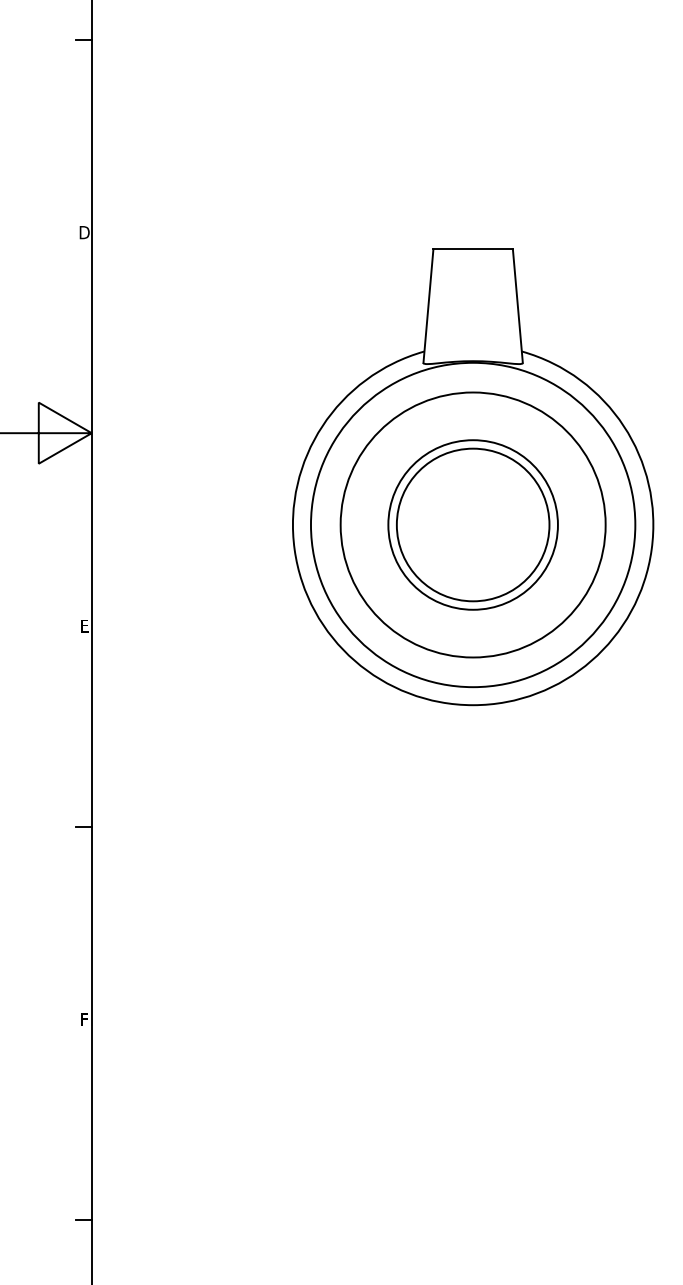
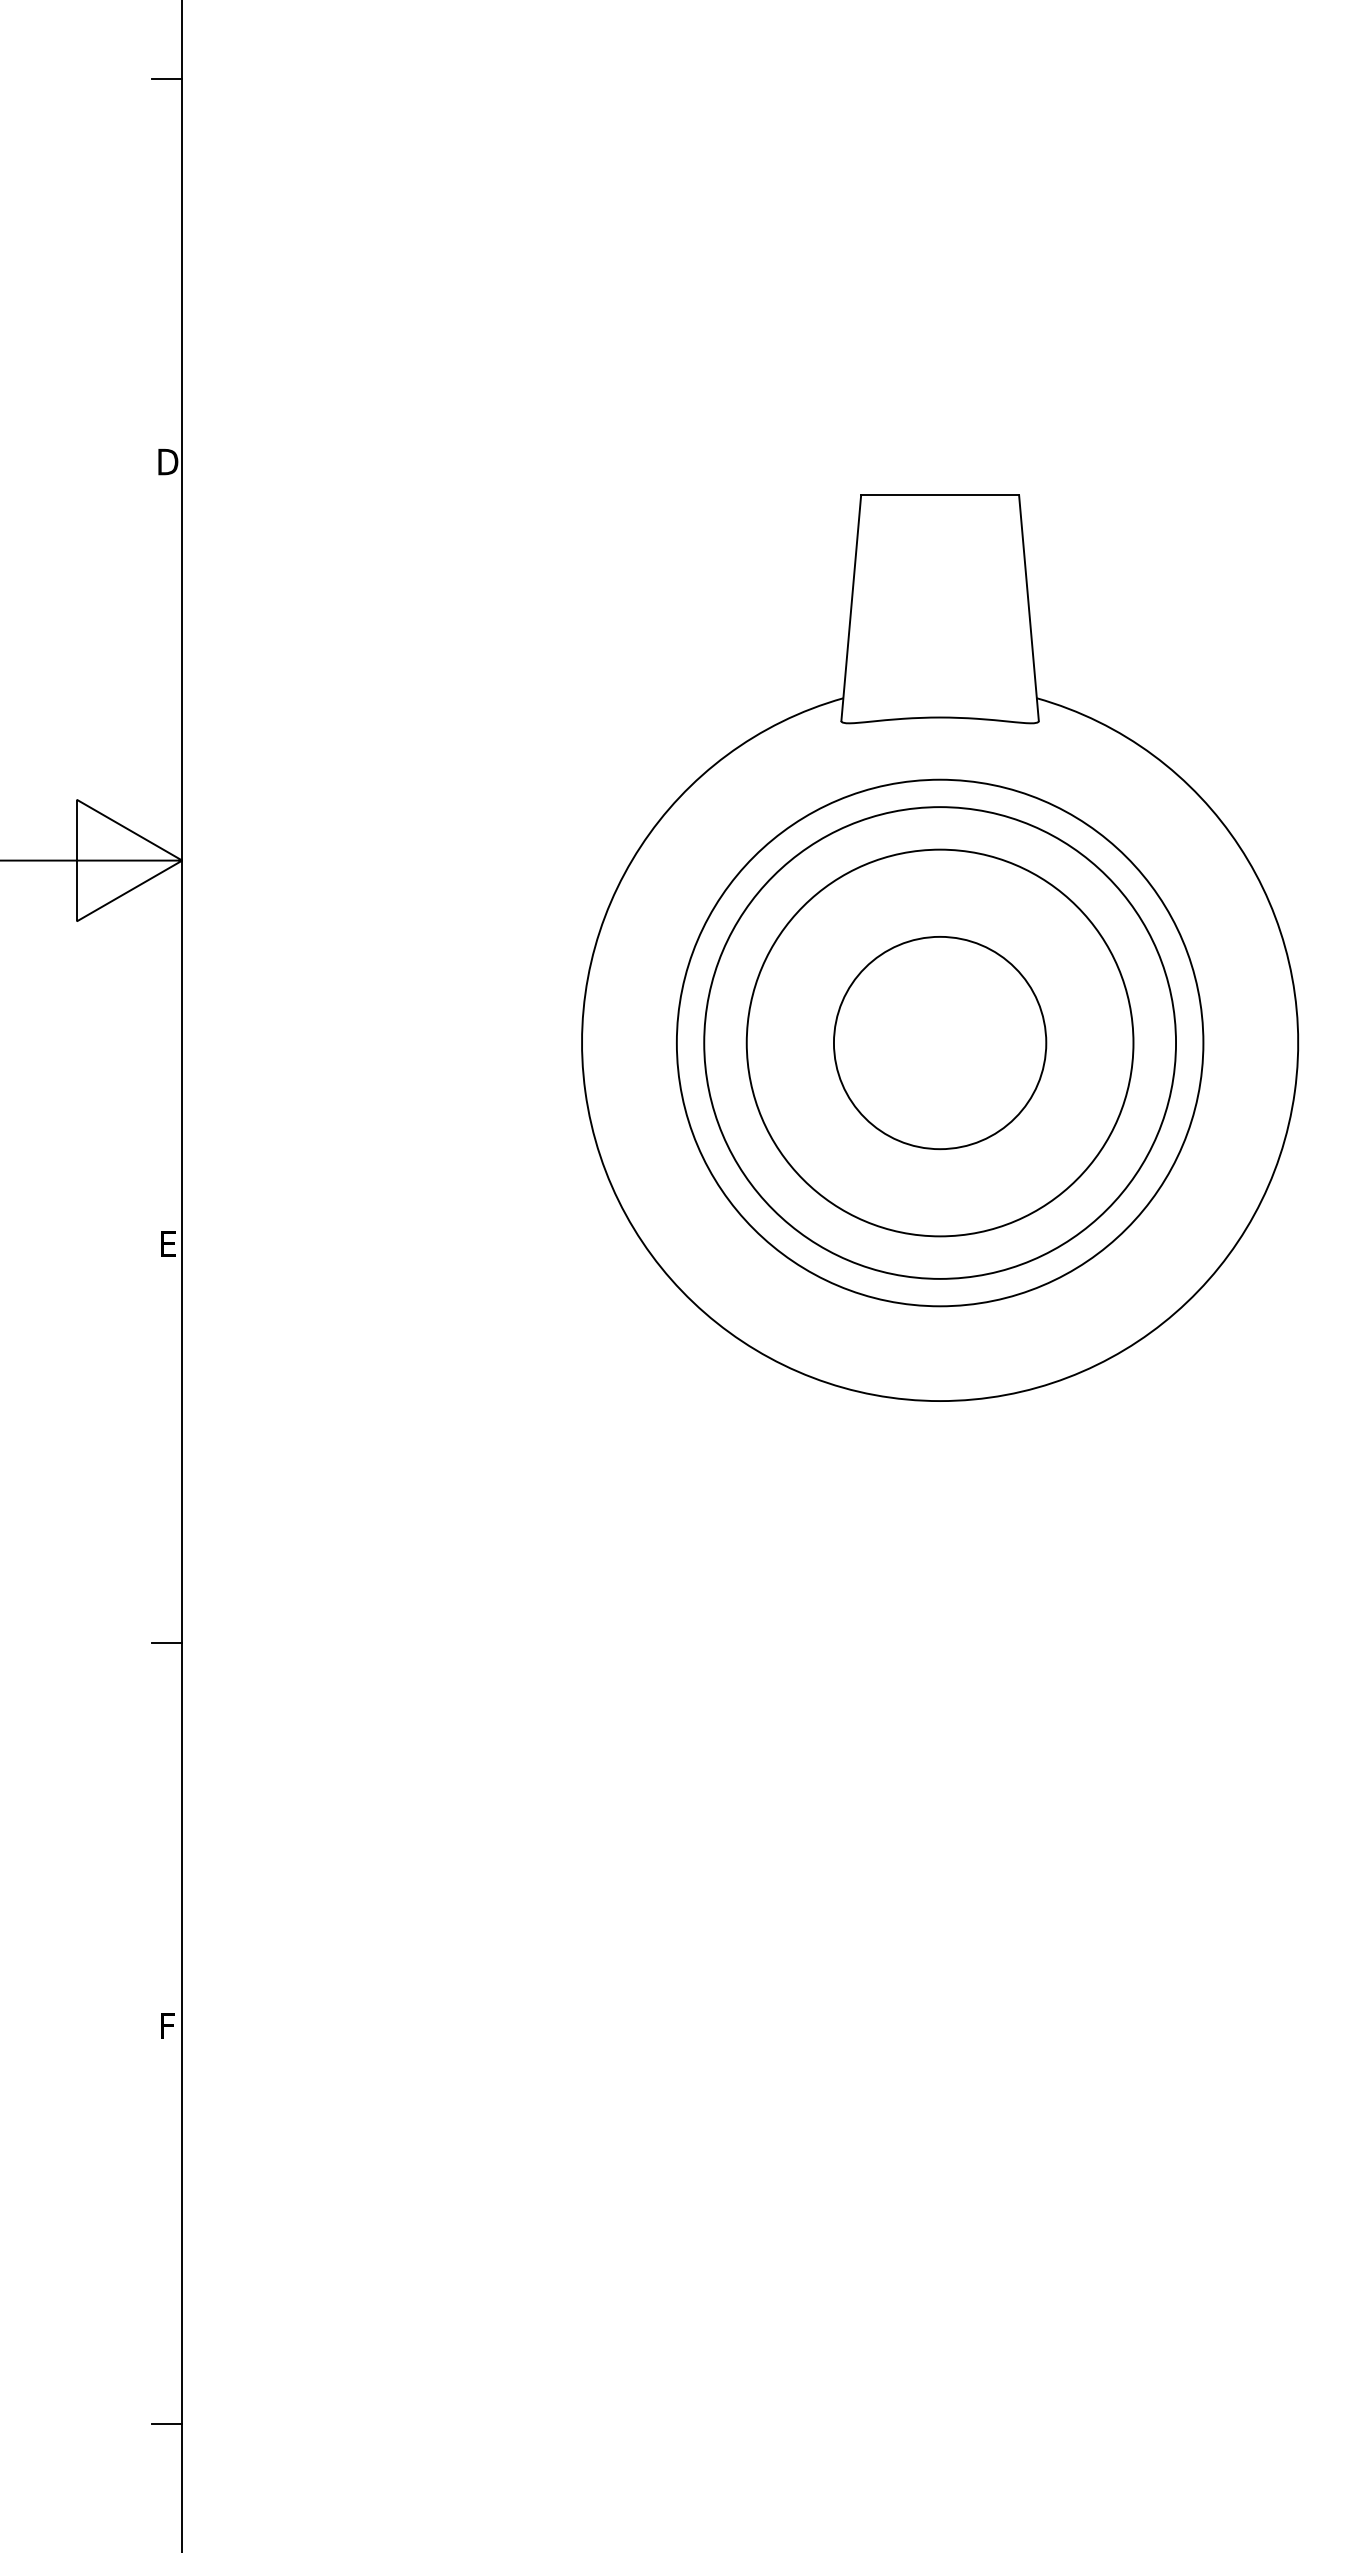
circle: (472, 524) -> (938, 1042), size x0.6
circle: (472, 524) -> (938, 1042), size x0.7
circle: (472, 524) -> (938, 1042), size x1.4

